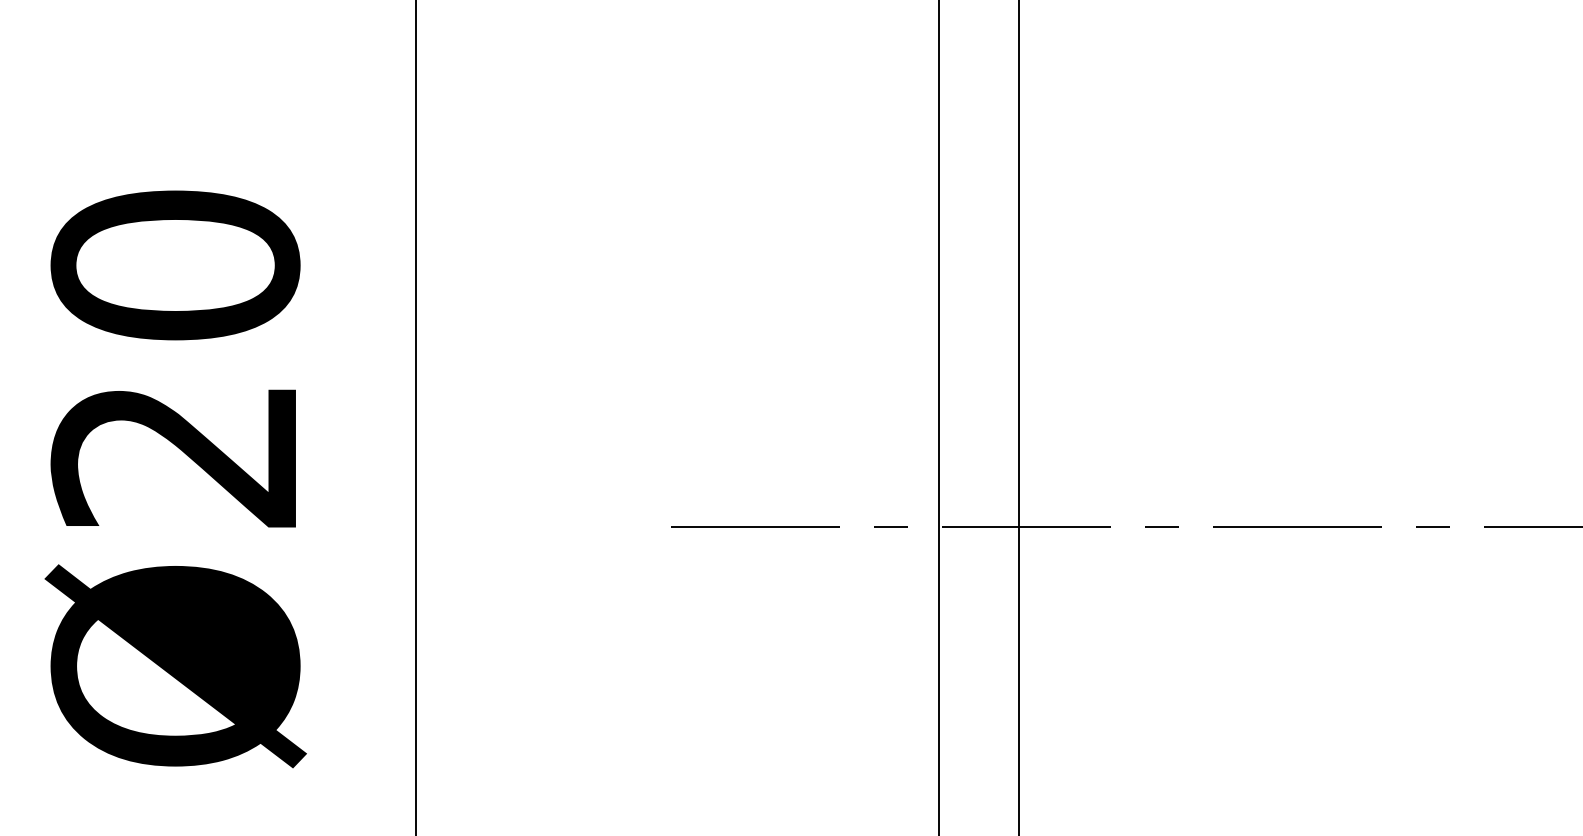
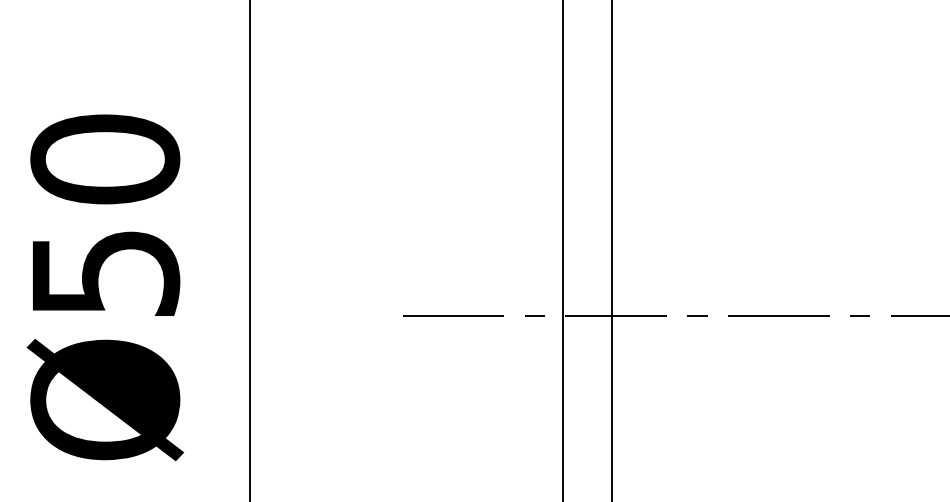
text: (175, 455) -> (105, 273), Ø20 -> Ø50

